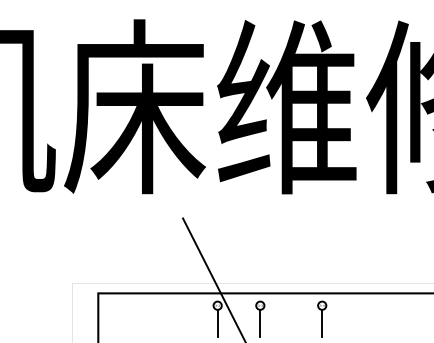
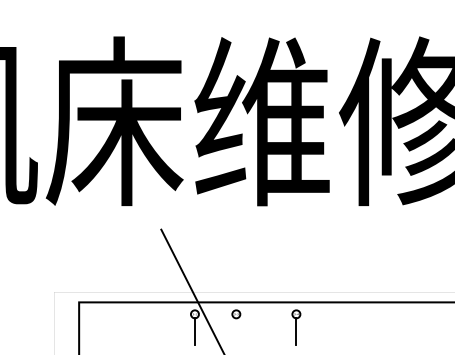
line: (260, 323) -> (236, 331), removed

